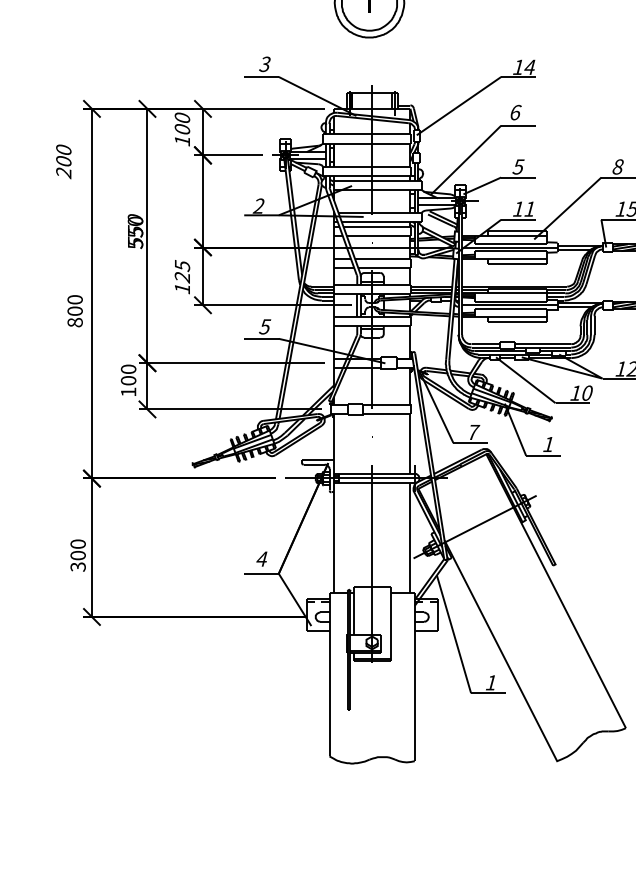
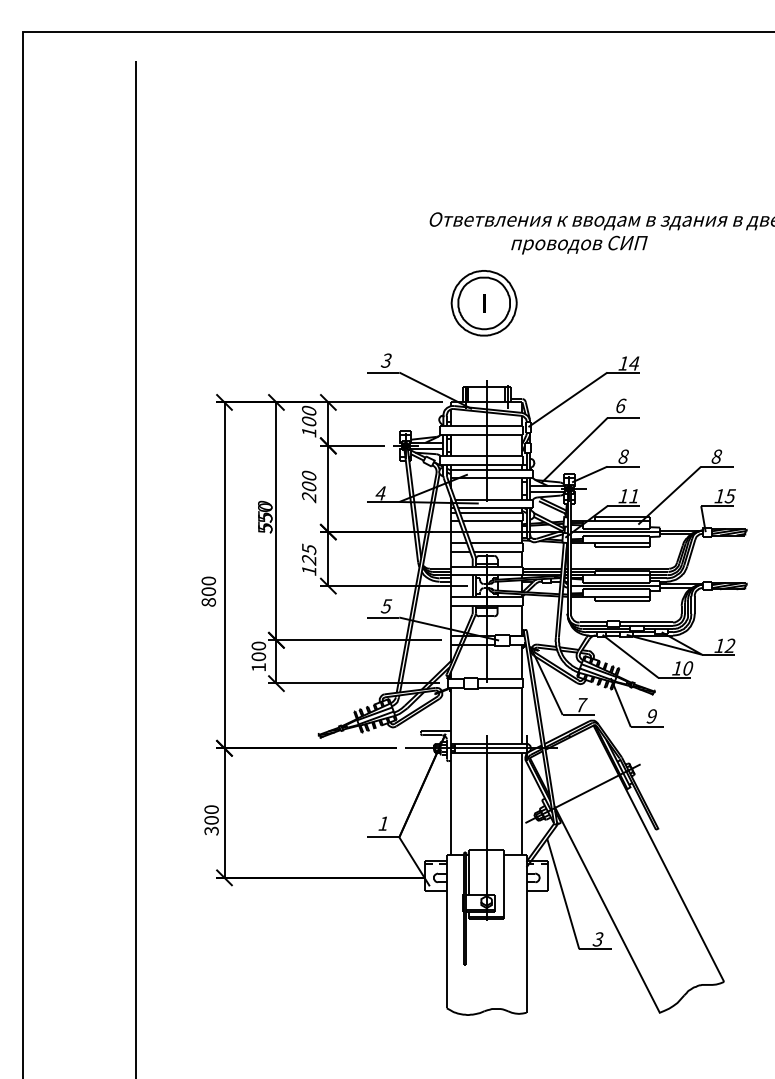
text: (64, 161) -> (309, 486), moved
text: (518, 166) -> (623, 456), 5 -> 8
text: (258, 206) -> (380, 493), 2 -> 4
text: (548, 444) -> (651, 716), 1 -> 9
text: (261, 558) -> (383, 823), 4 -> 1
text: (490, 682) -> (597, 939), 1 -> 3

